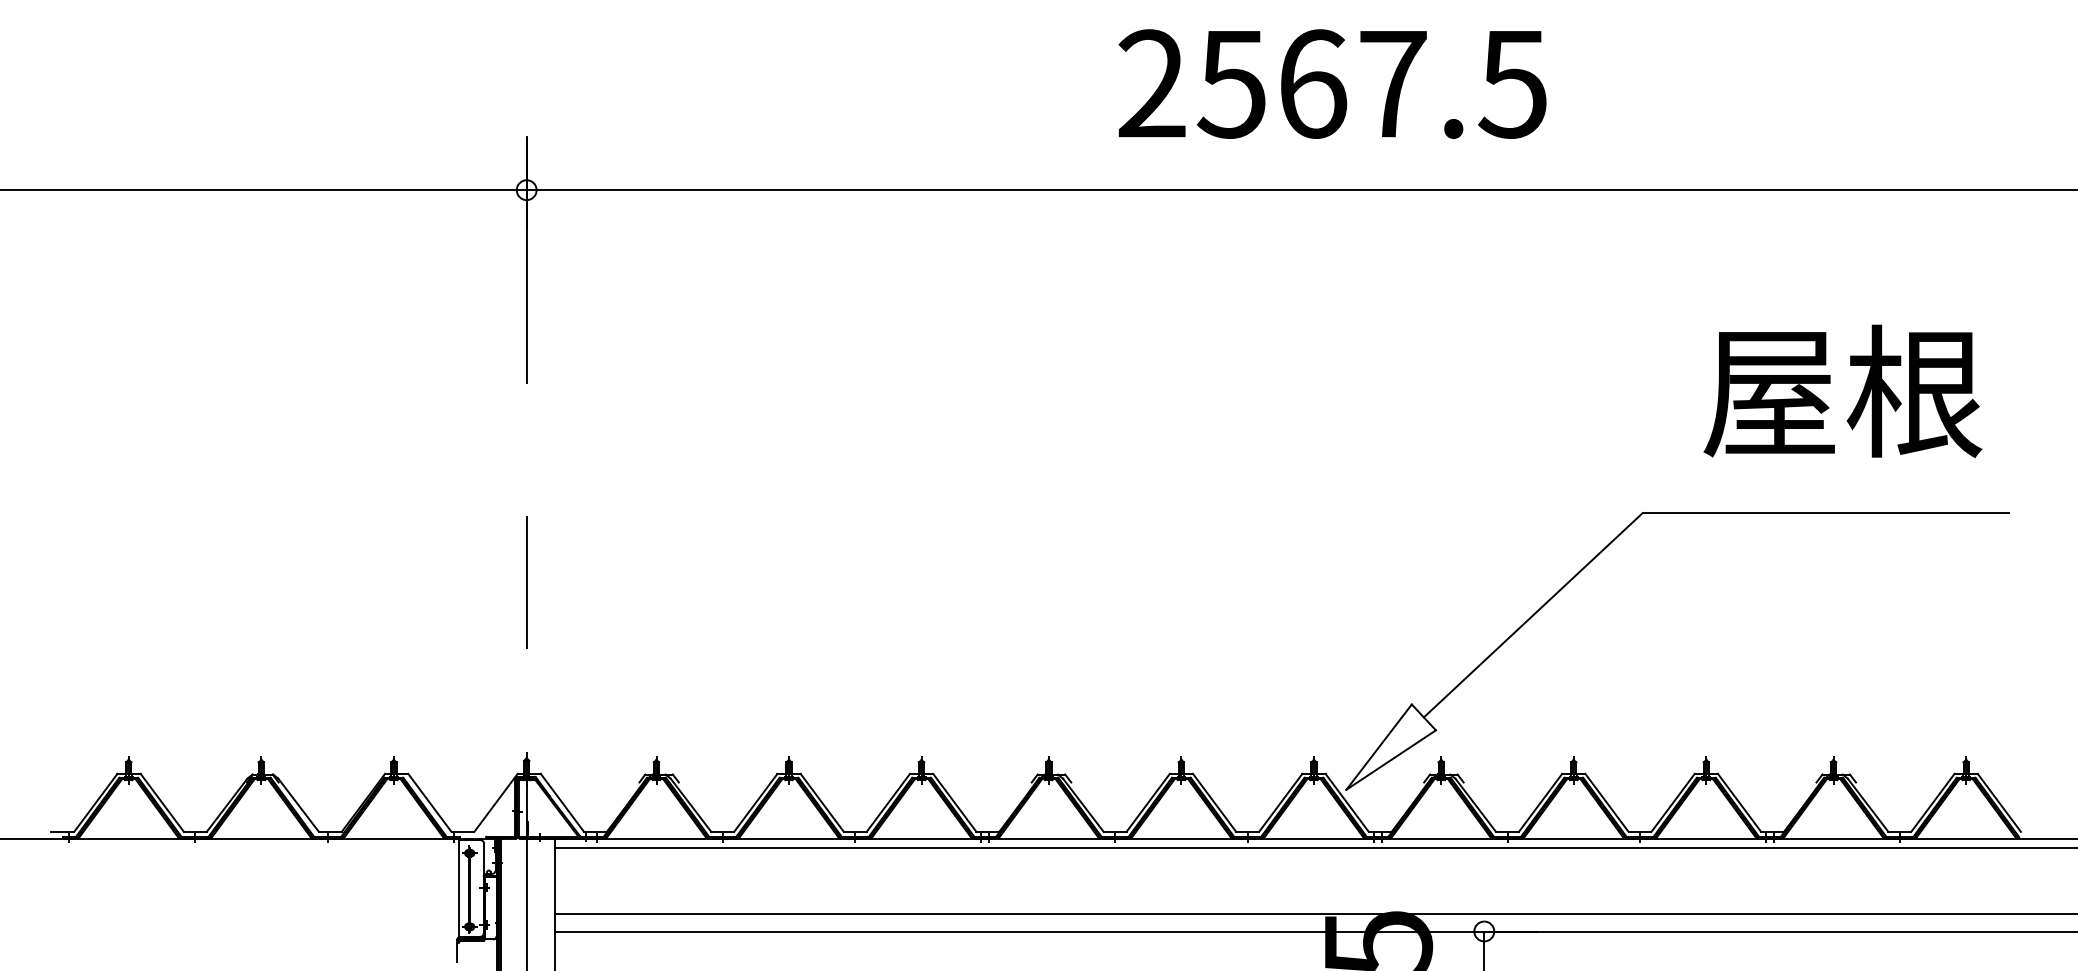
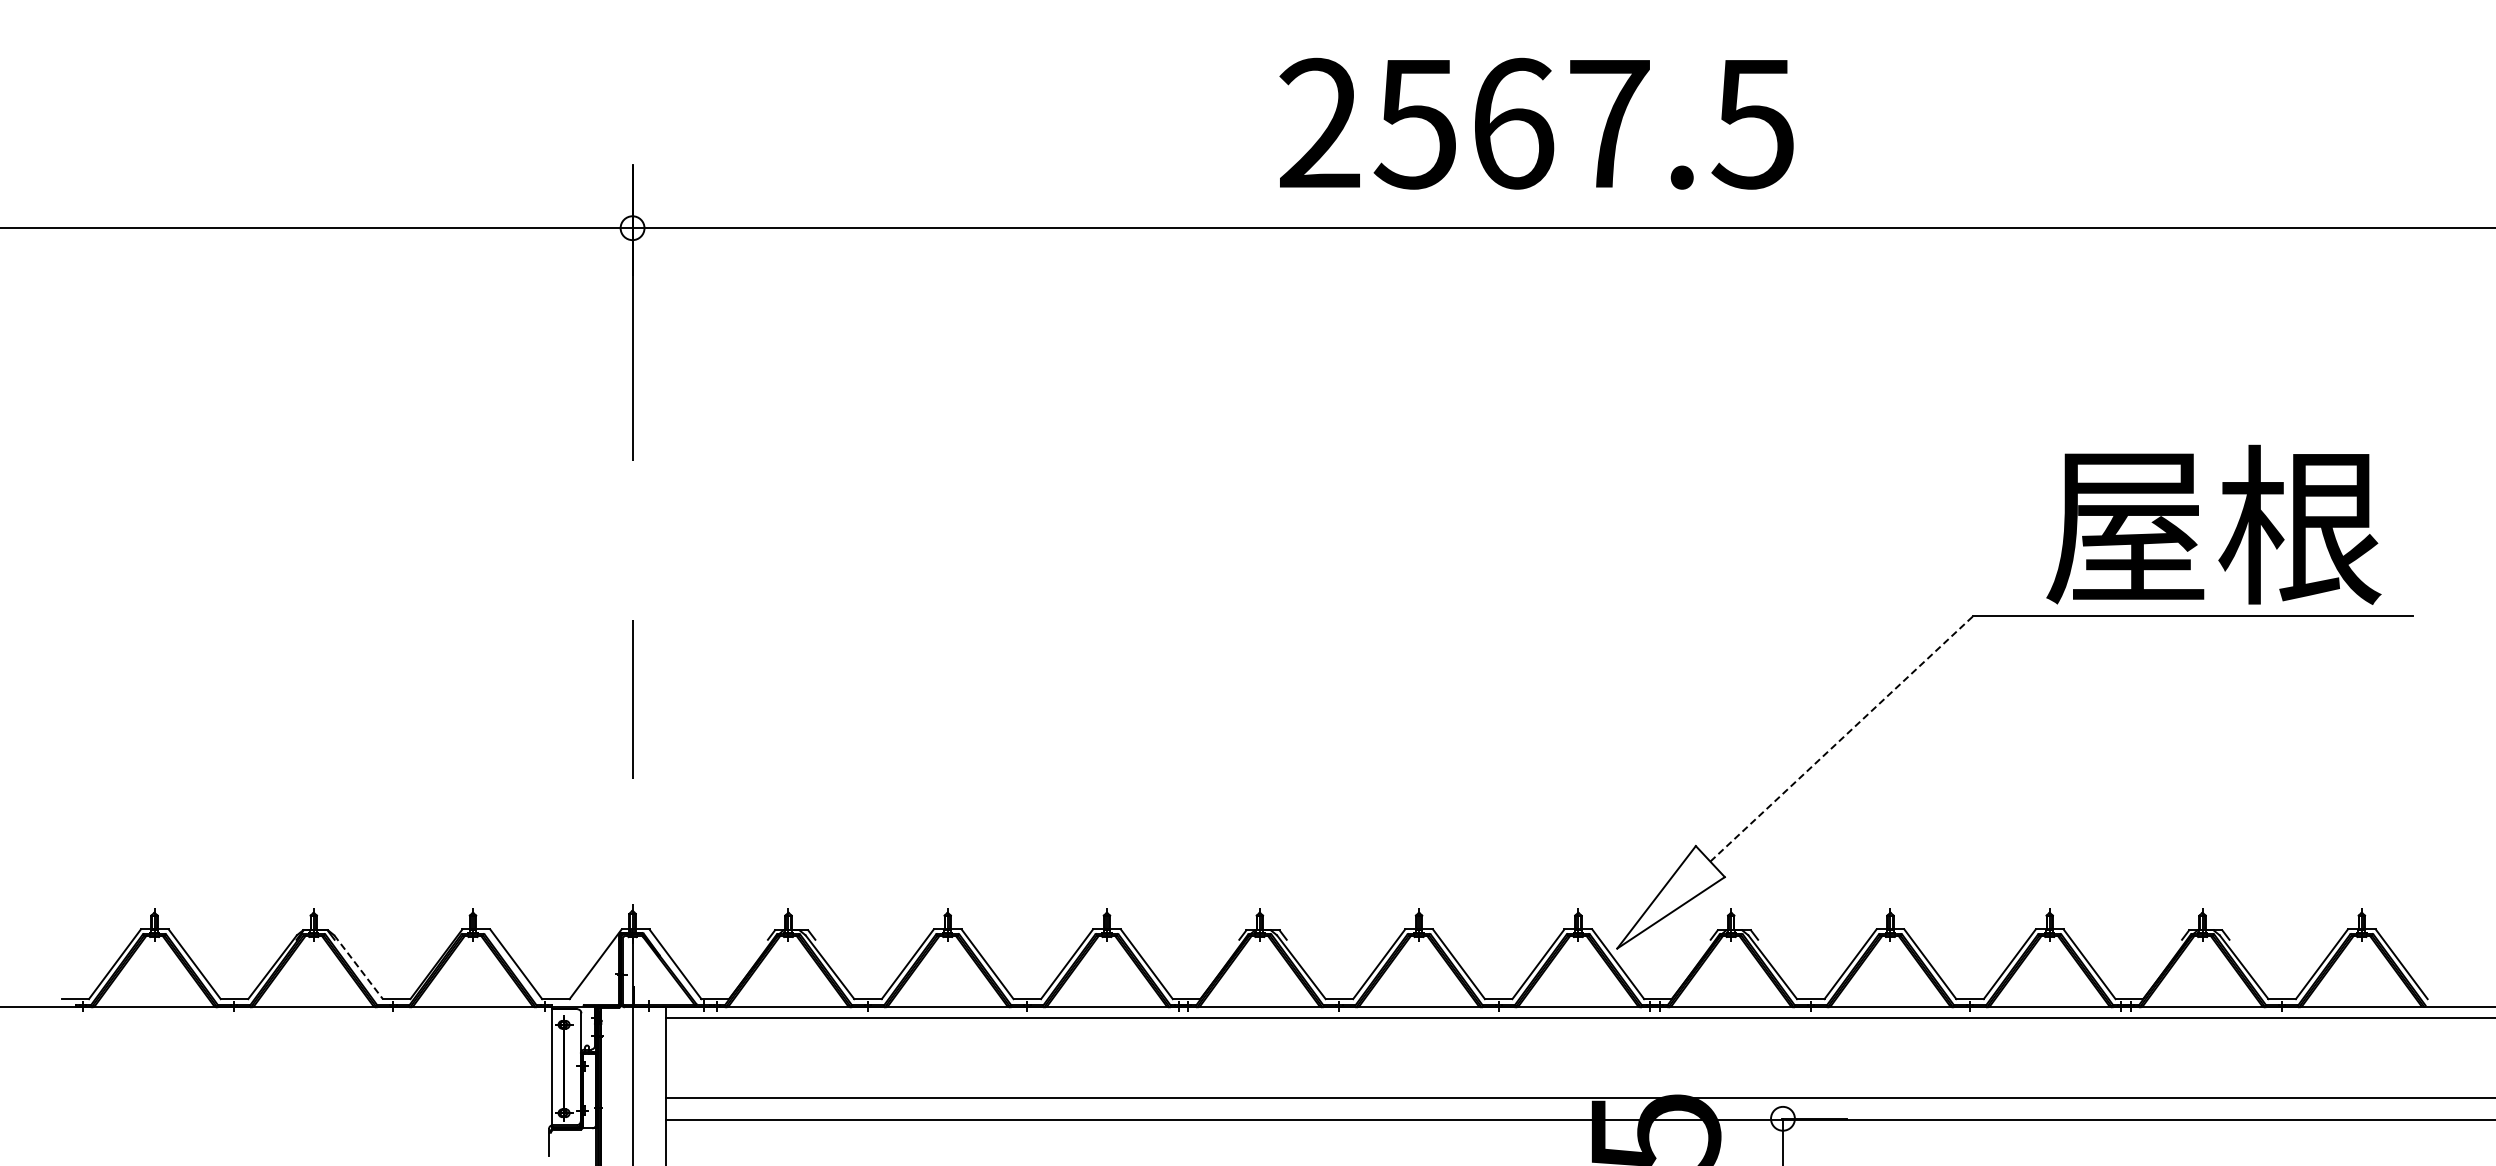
text: (1332, 83) -> (1536, 123), moved
text: (1842, 391) -> (2213, 524), moved
line: (1533, 614) -> (1841, 738), solid -> dashed
line: (298, 805) -> (358, 967), solid -> dashed

